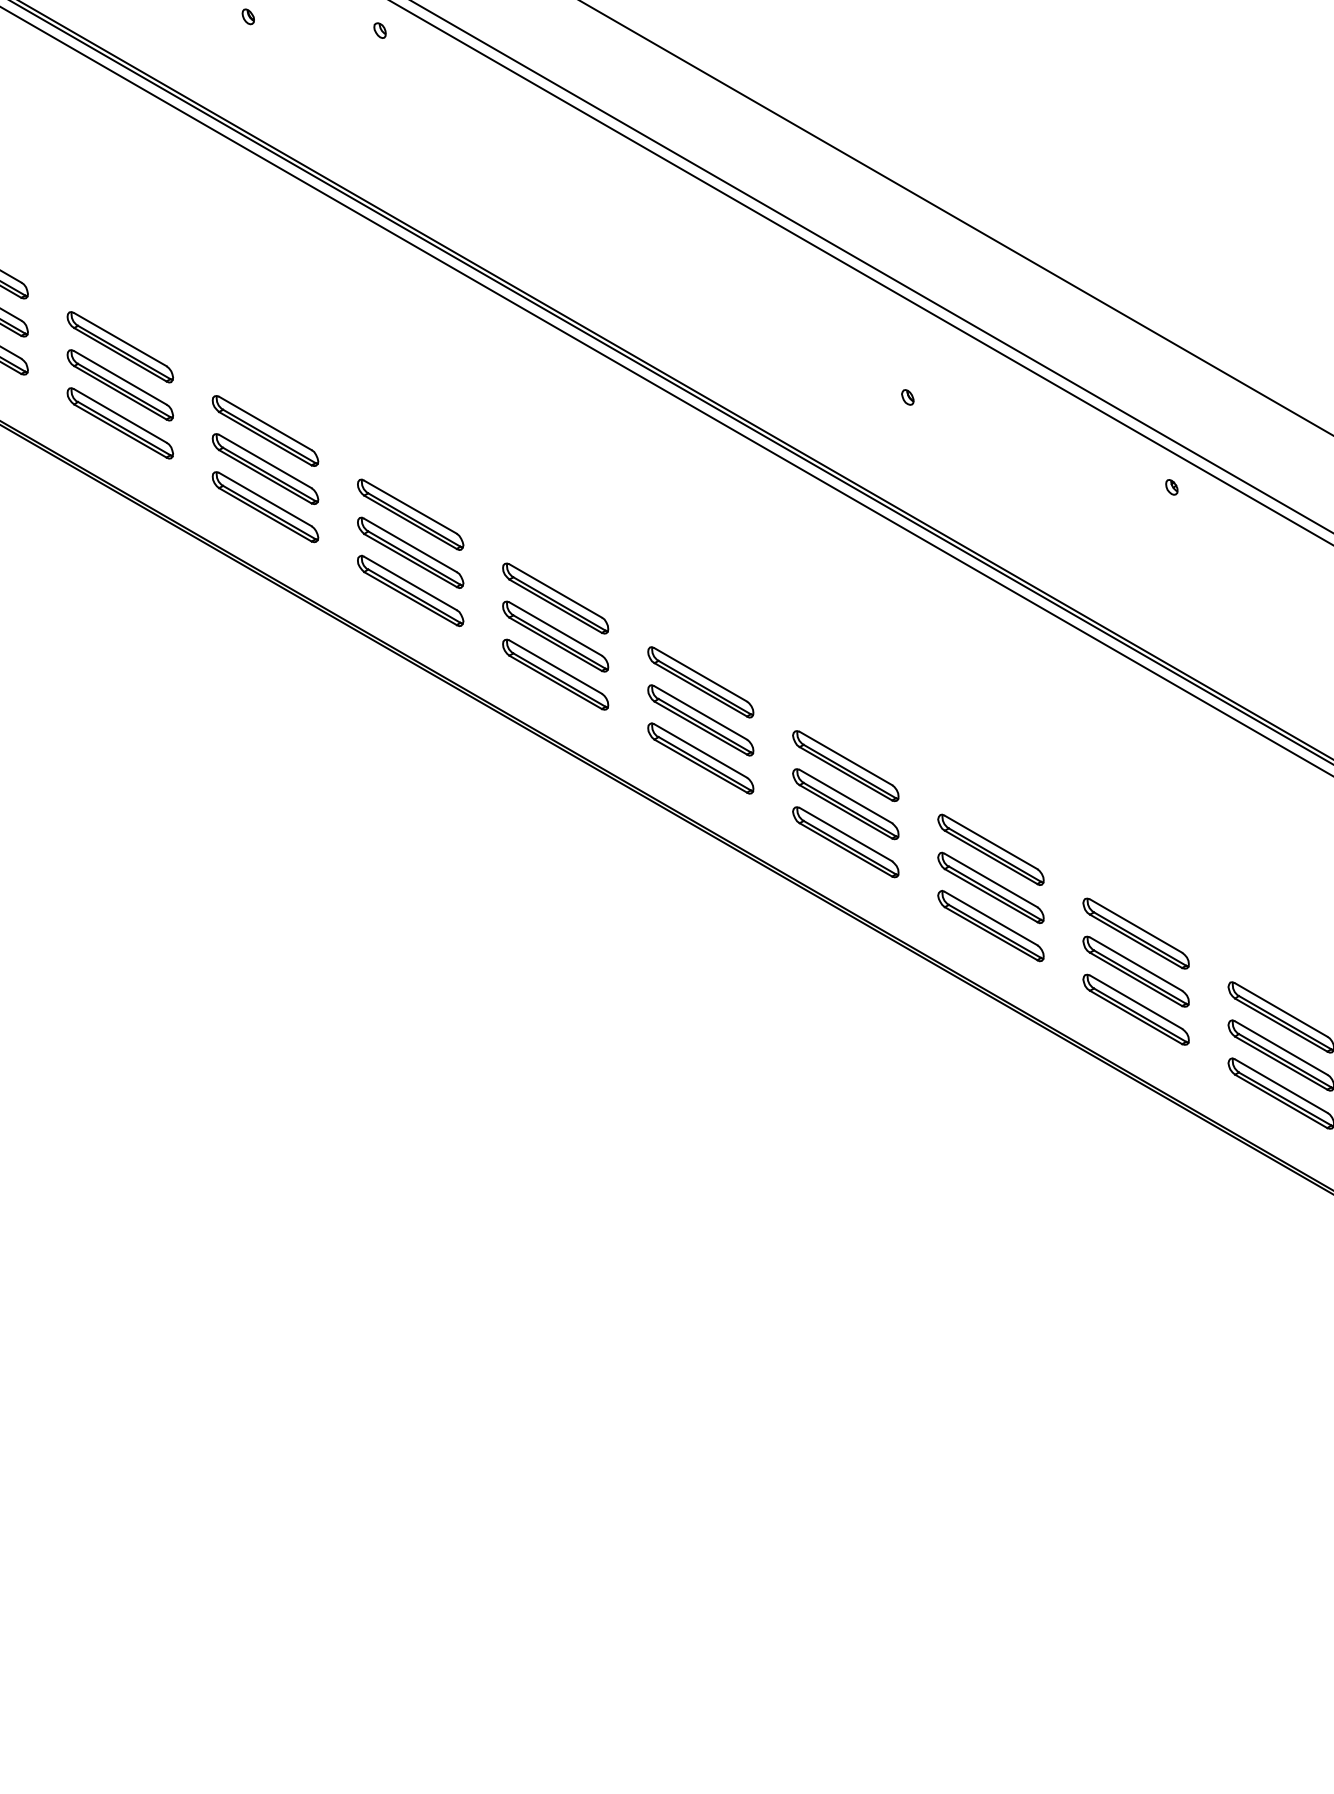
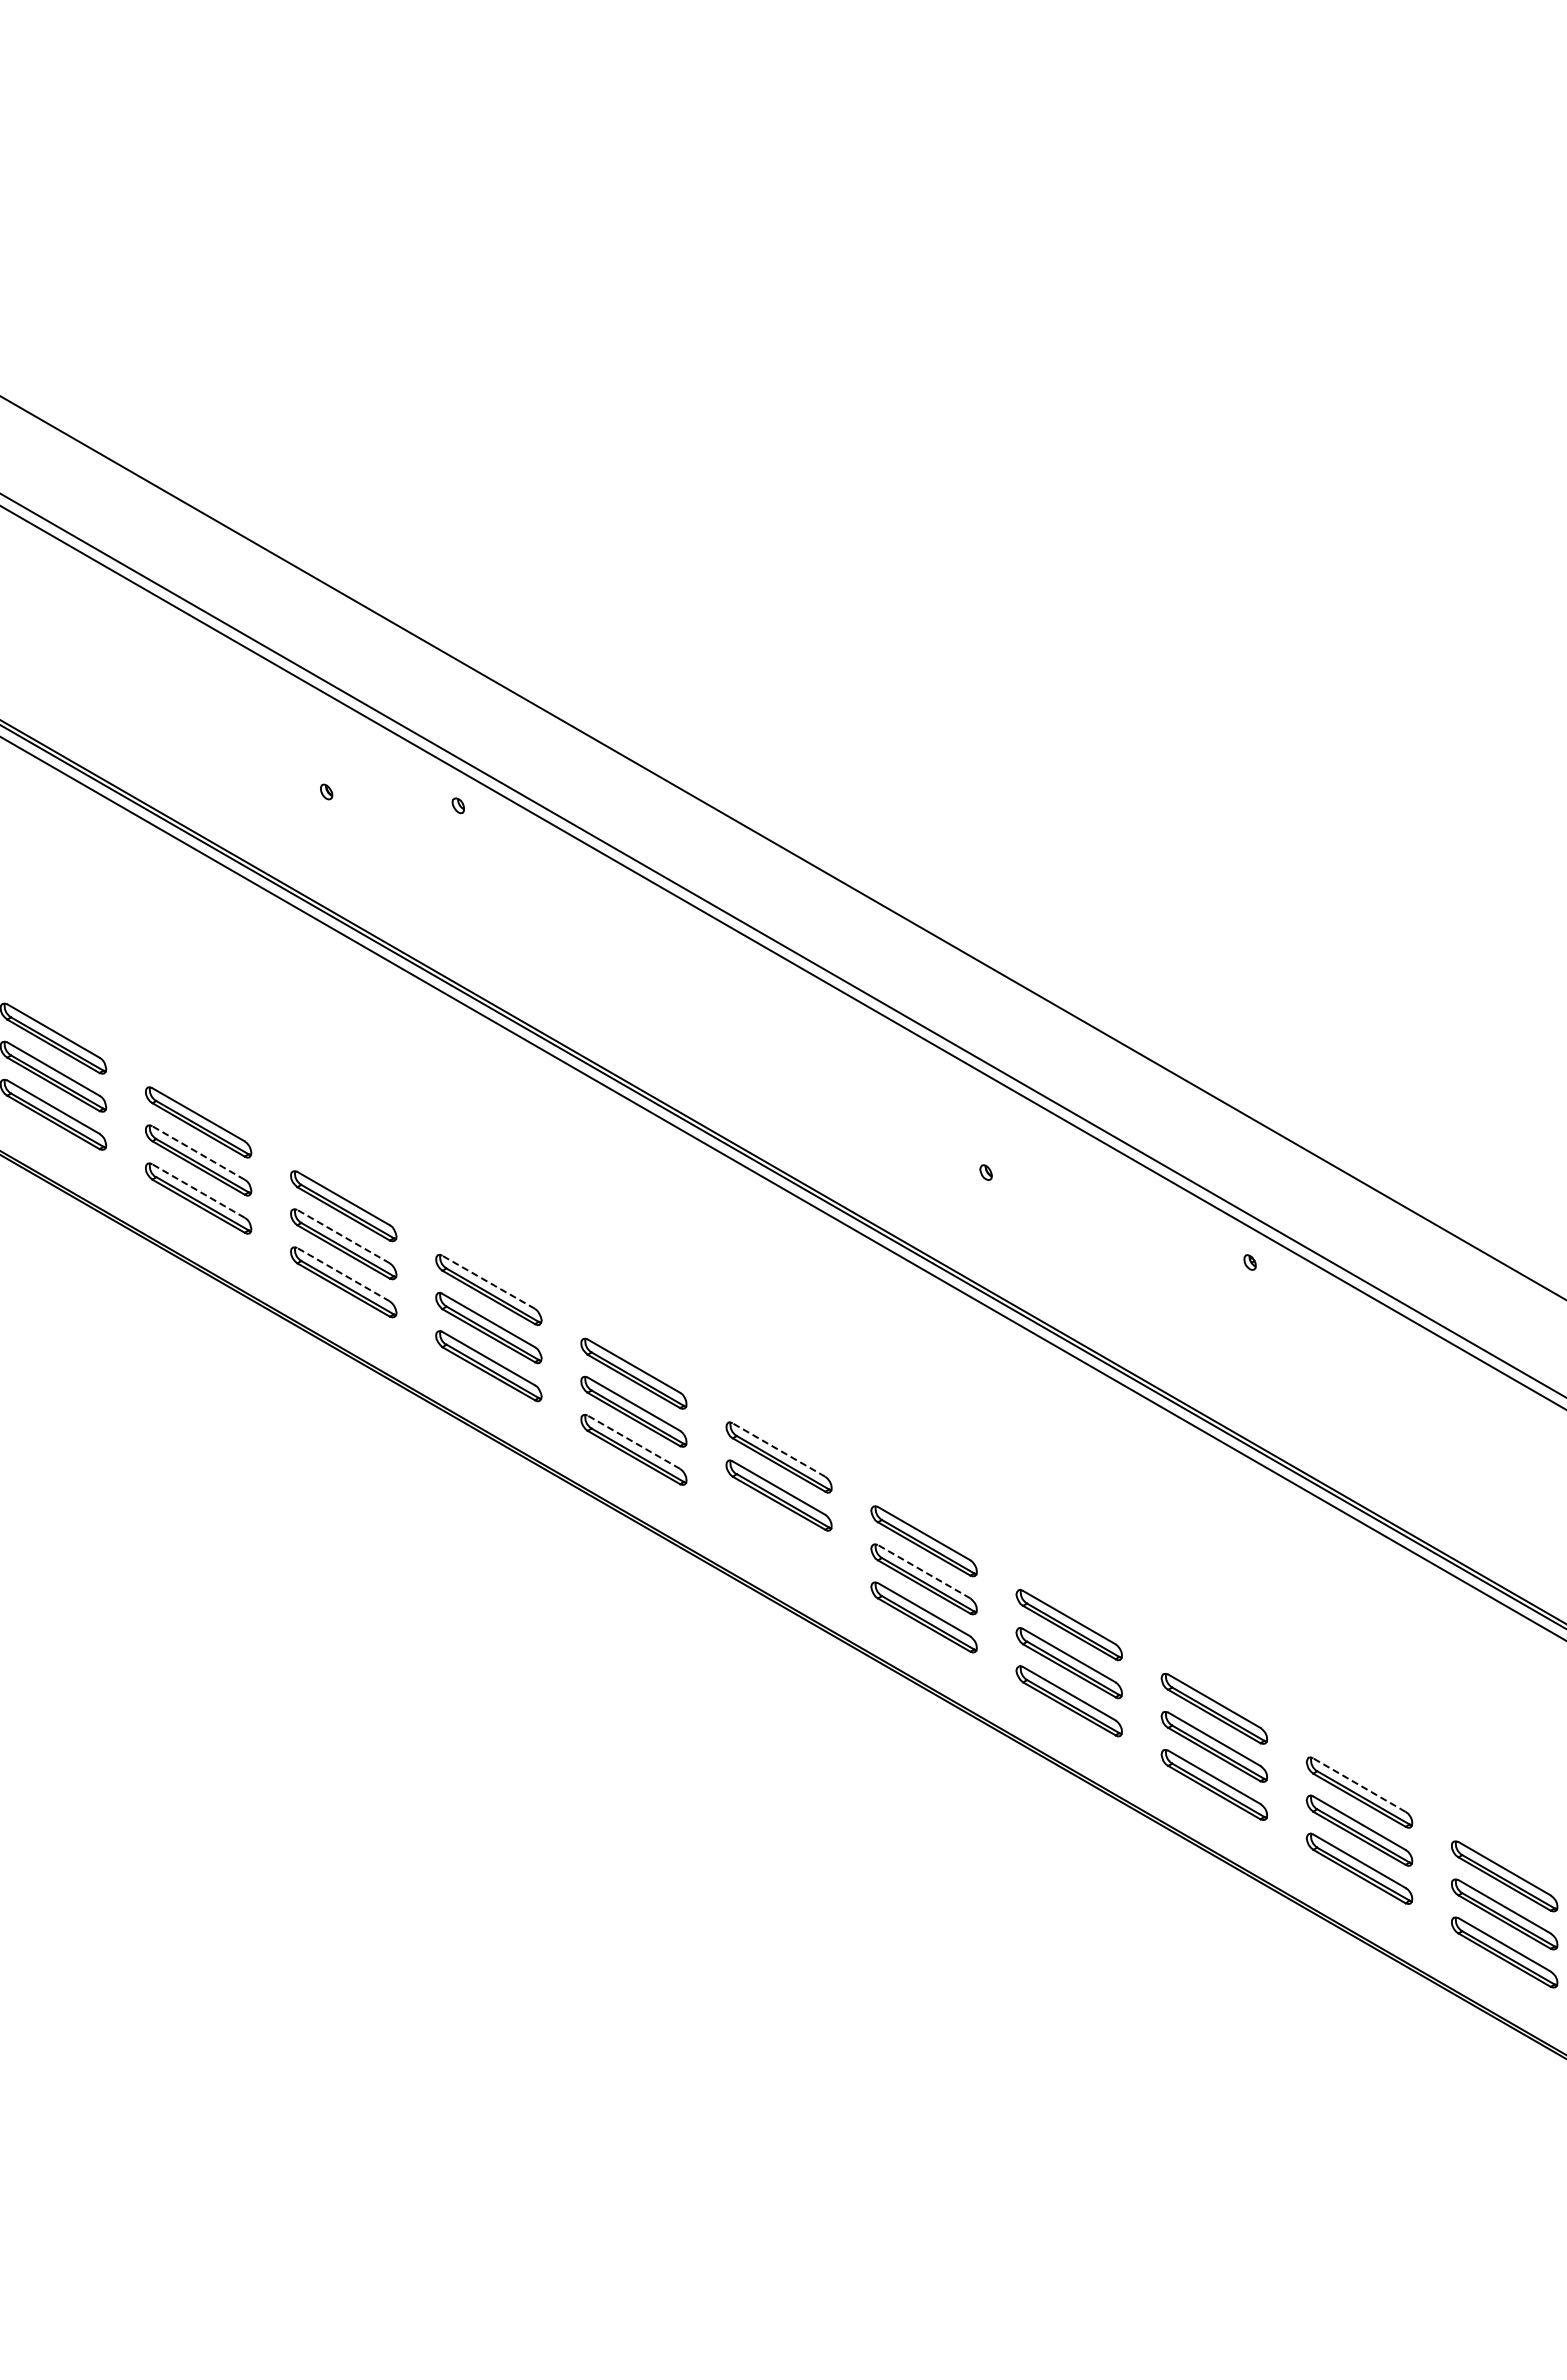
line: (120, 377) -> (198, 1152), solid -> dashed
line: (120, 415) -> (198, 1190), solid -> dashed
line: (265, 461) -> (343, 1236), solid -> dashed
line: (265, 499) -> (343, 1274), solid -> dashed
line: (410, 507) -> (488, 1282), solid -> dashed
line: (555, 666) -> (633, 1441), solid -> dashed
line: (700, 674) -> (778, 1449), solid -> dashed
part: (700, 758) -> (778, 1533), removed
line: (845, 796) -> (923, 1571), solid -> dashed
line: (1281, 1009) -> (1359, 1784), solid -> dashed

